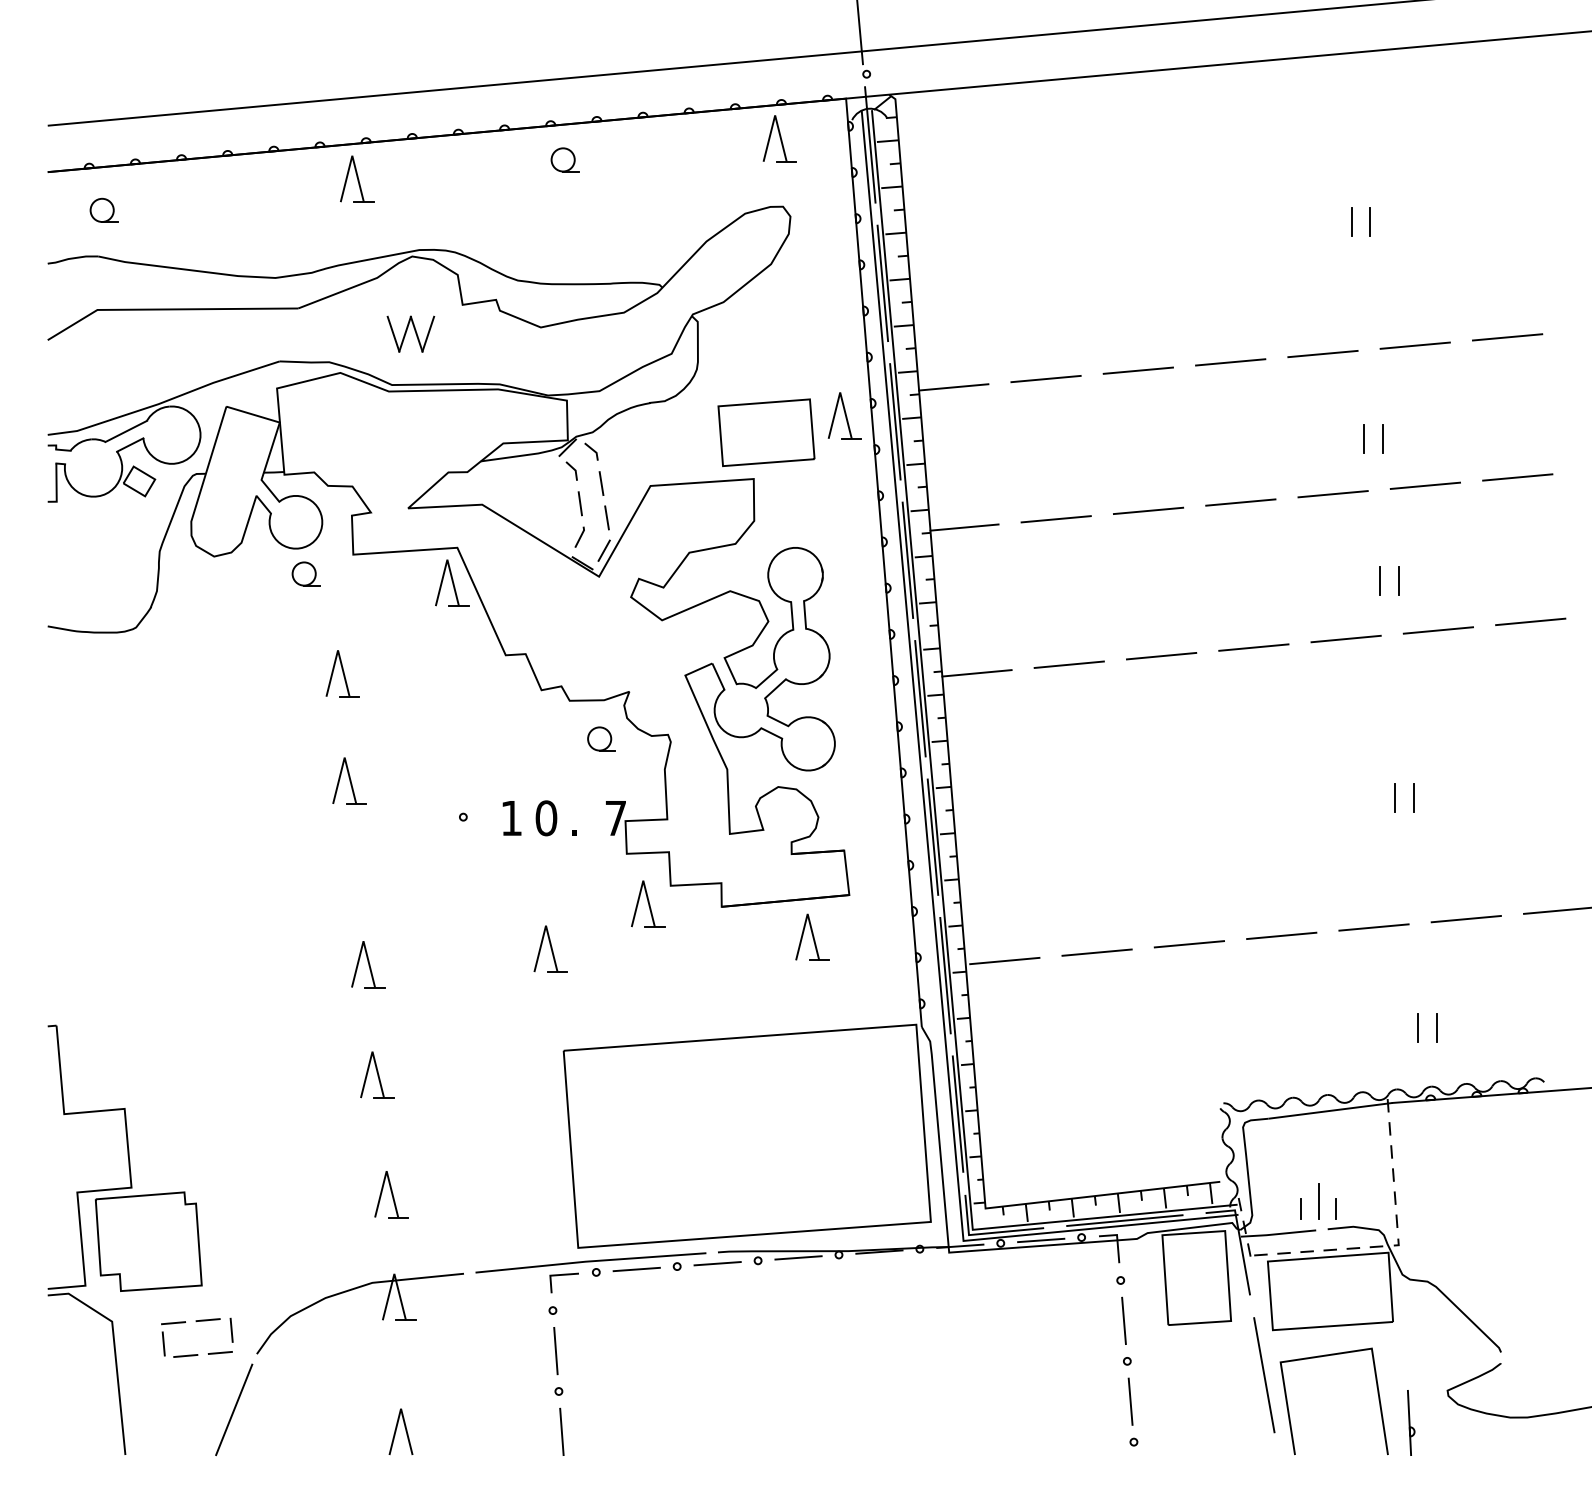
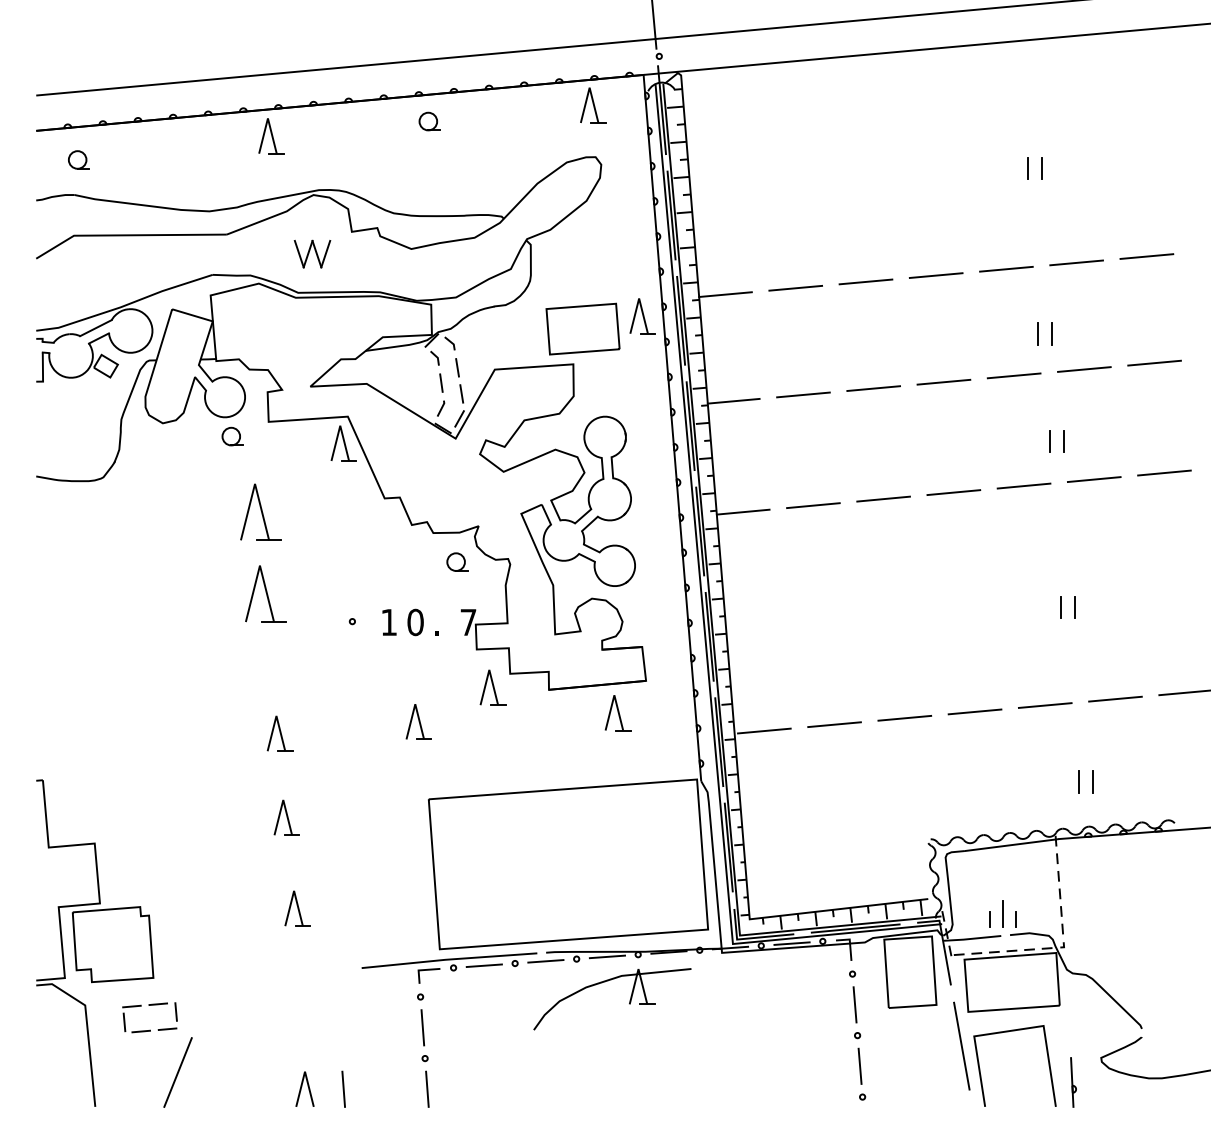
part: (342, 673) -> (260, 512), size x1.6
part: (349, 780) -> (265, 593), size x1.6
part: (382, 1316) -> (629, 1001), moved
line: (451, 1431) -> (343, 1088), added

